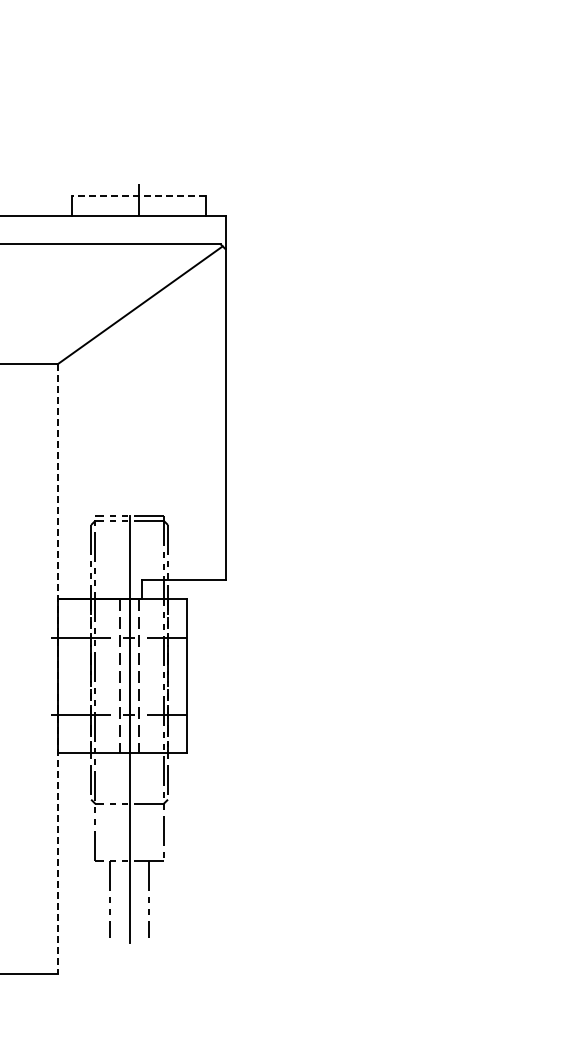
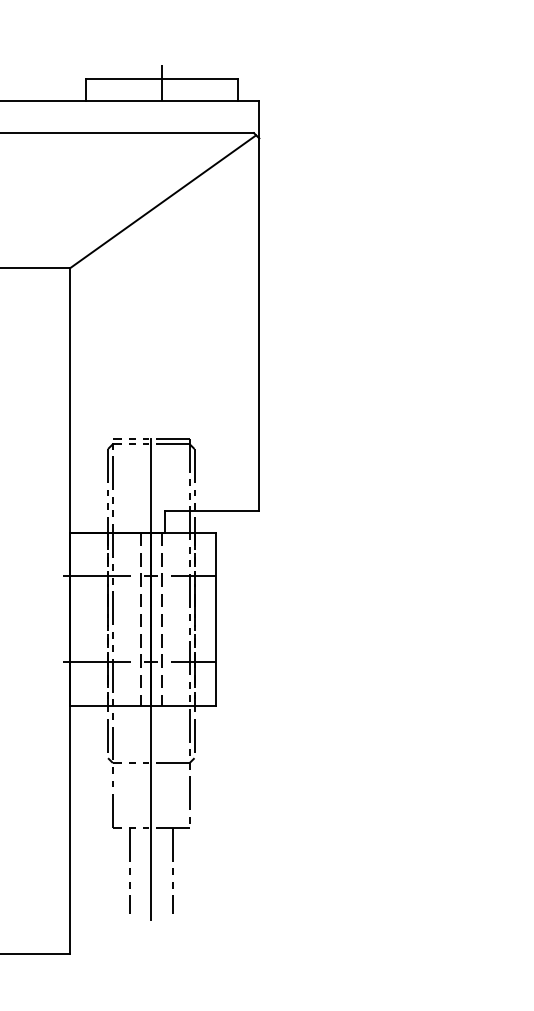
line: (138, 196) -> (161, 79), dashed -> solid
line: (57, 669) -> (70, 611), dashed -> solid

